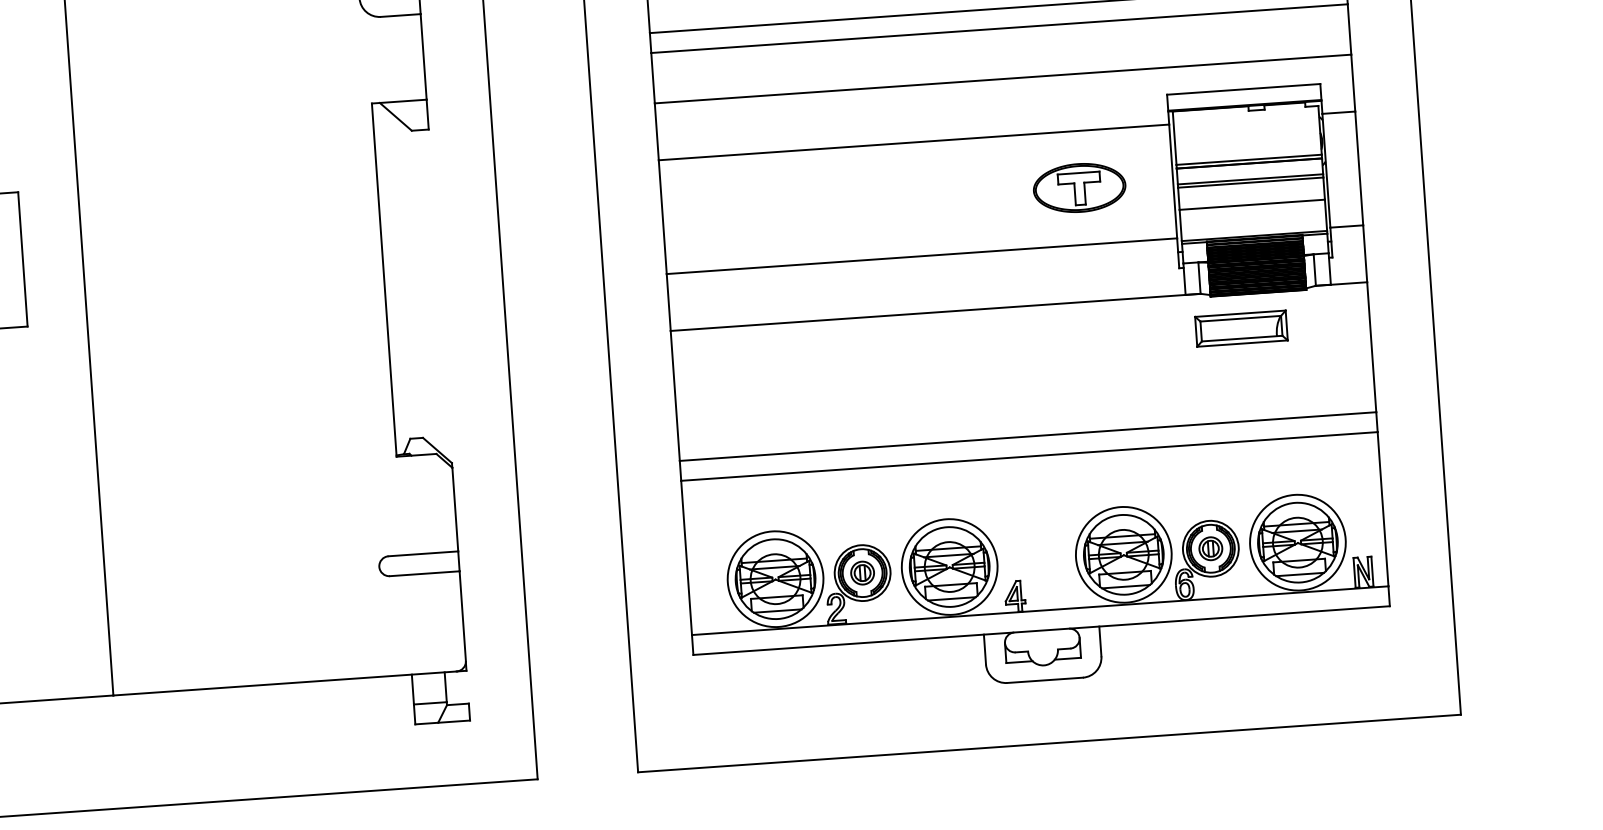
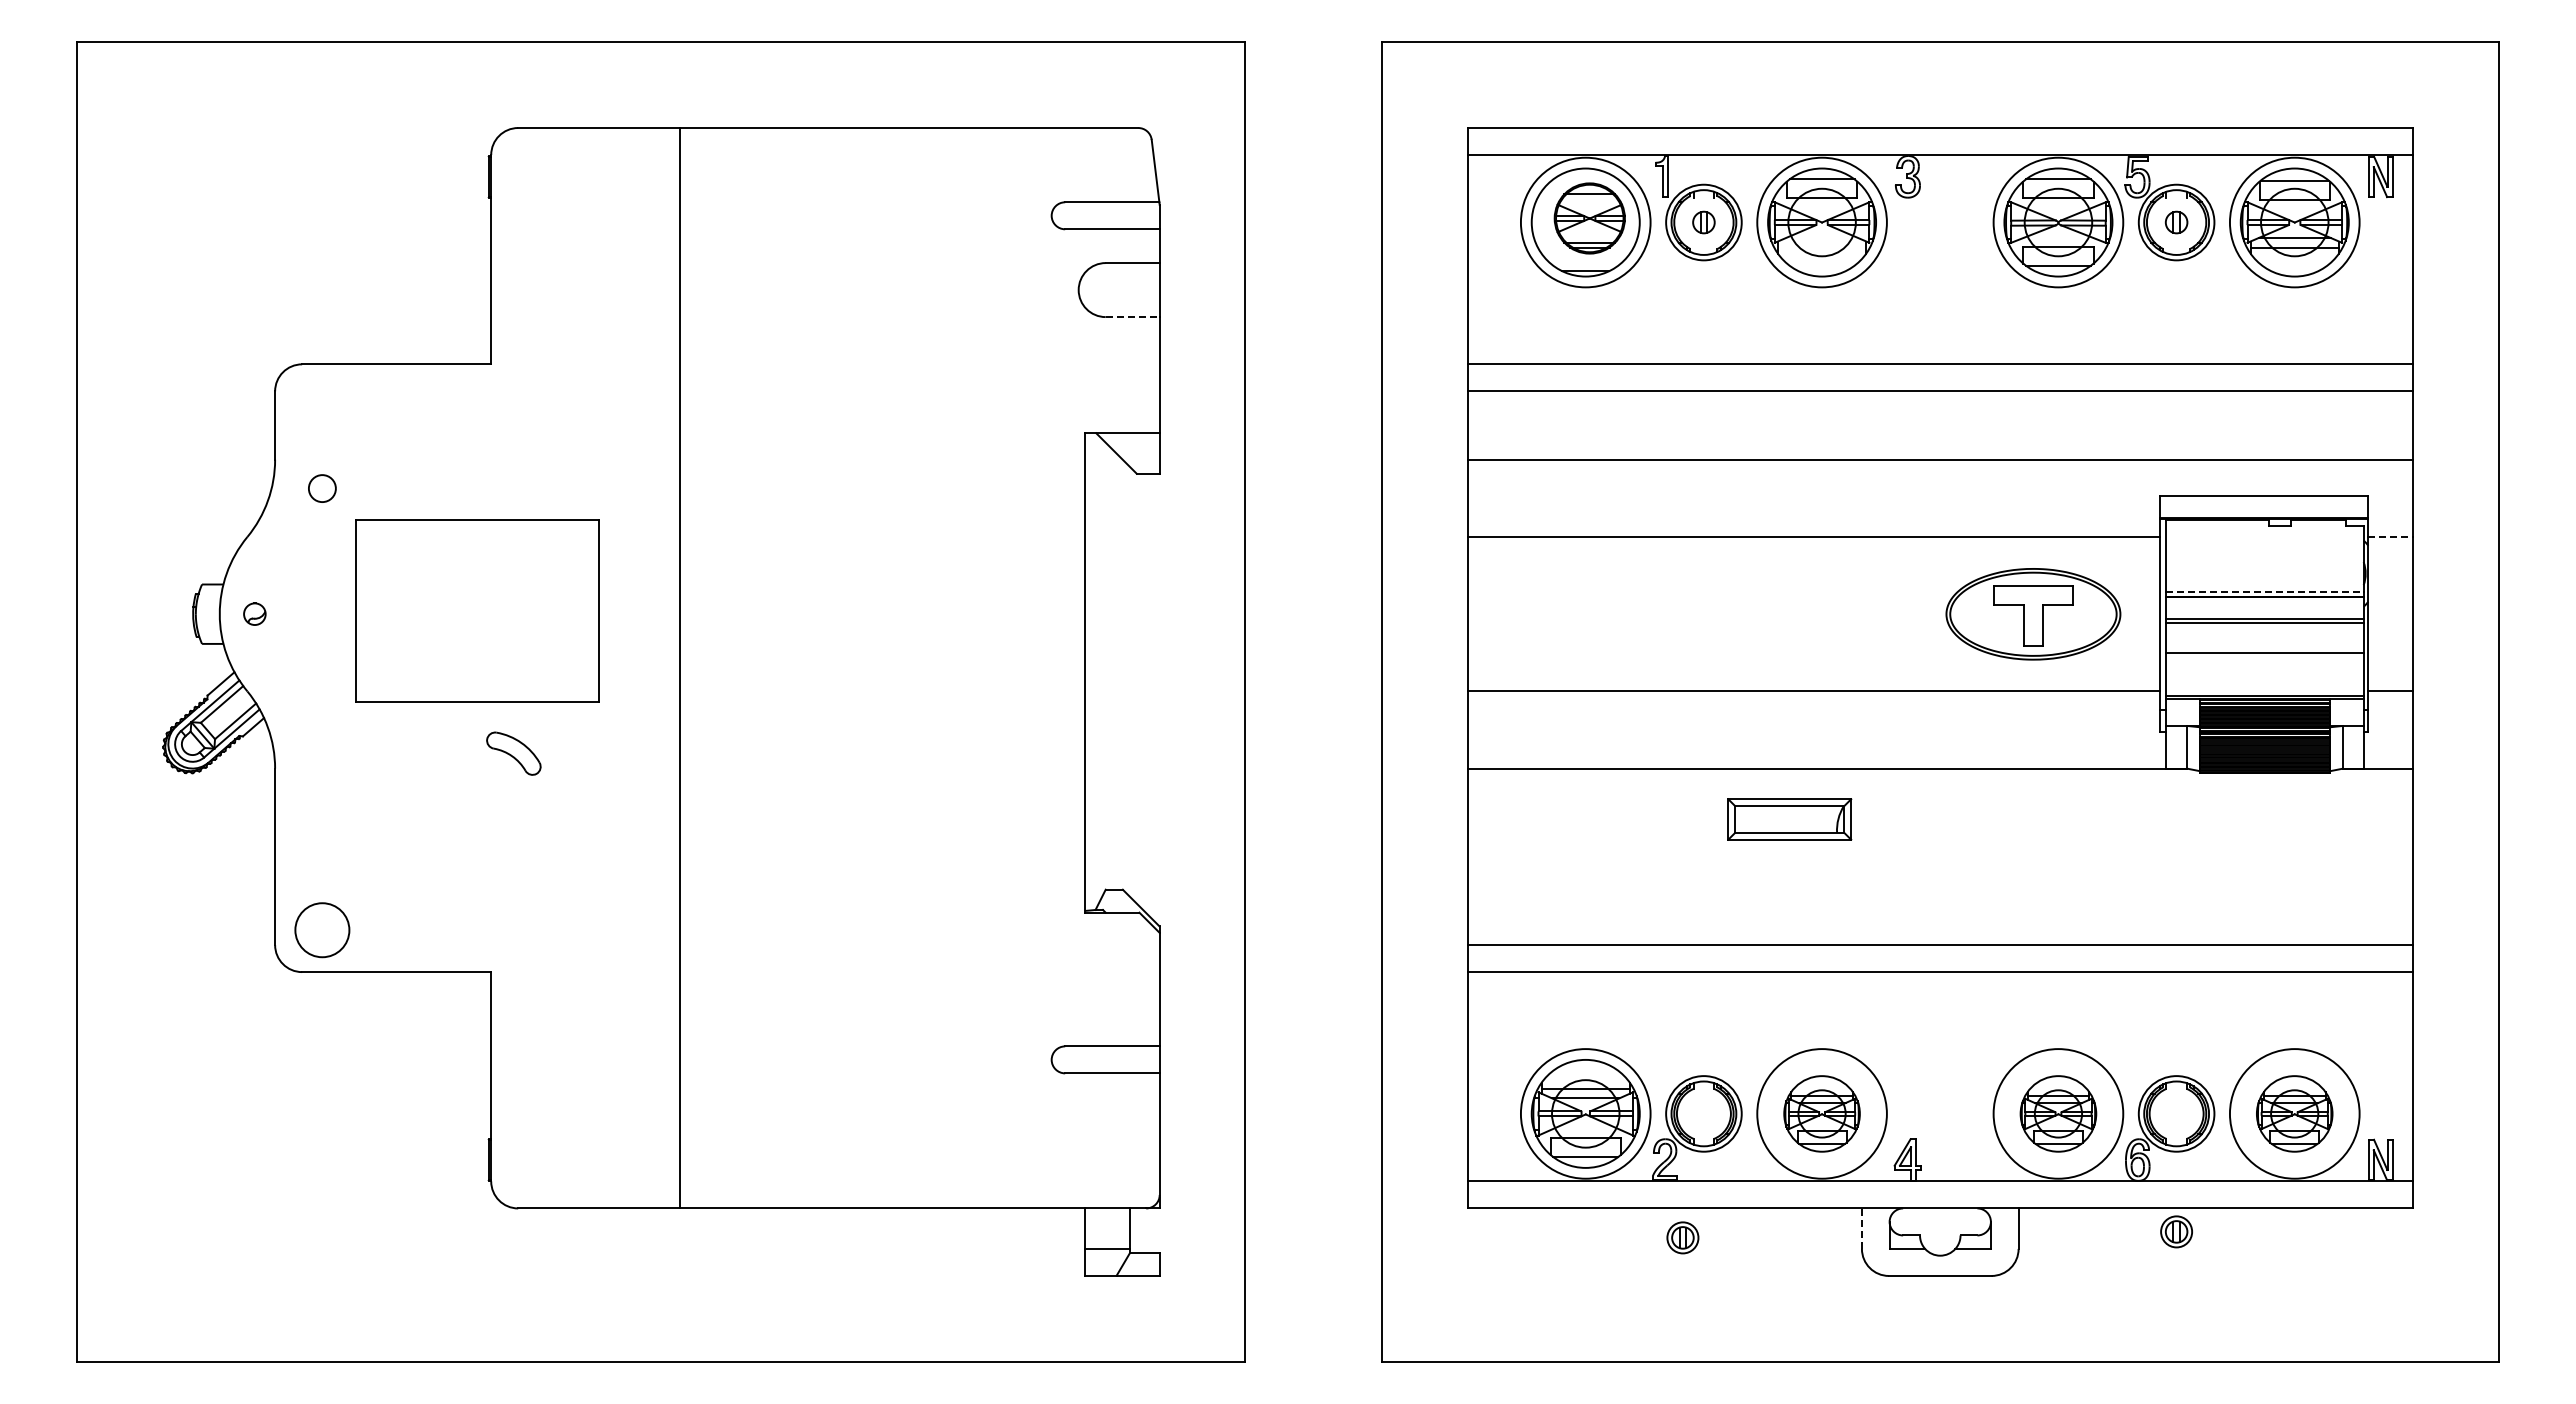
line: (401, 15) -> (1133, 317), solid -> dashed
line: (1339, 112) -> (2391, 536), solid -> dashed
line: (1249, 160) -> (2265, 592), solid -> dashed
part: (1079, 187) -> (2033, 613), size x1.4
part: (1241, 328) -> (1789, 819), moved
part: (1297, 542) -> (2294, 1113), size x0.7
part: (1210, 548) -> (2176, 1231), moved
part: (1123, 554) -> (2058, 1113), size x0.7
part: (949, 566) -> (1821, 1113), size x0.7
part: (862, 572) -> (1682, 1237), moved
line: (984, 649) -> (1861, 1228), solid -> dashed

